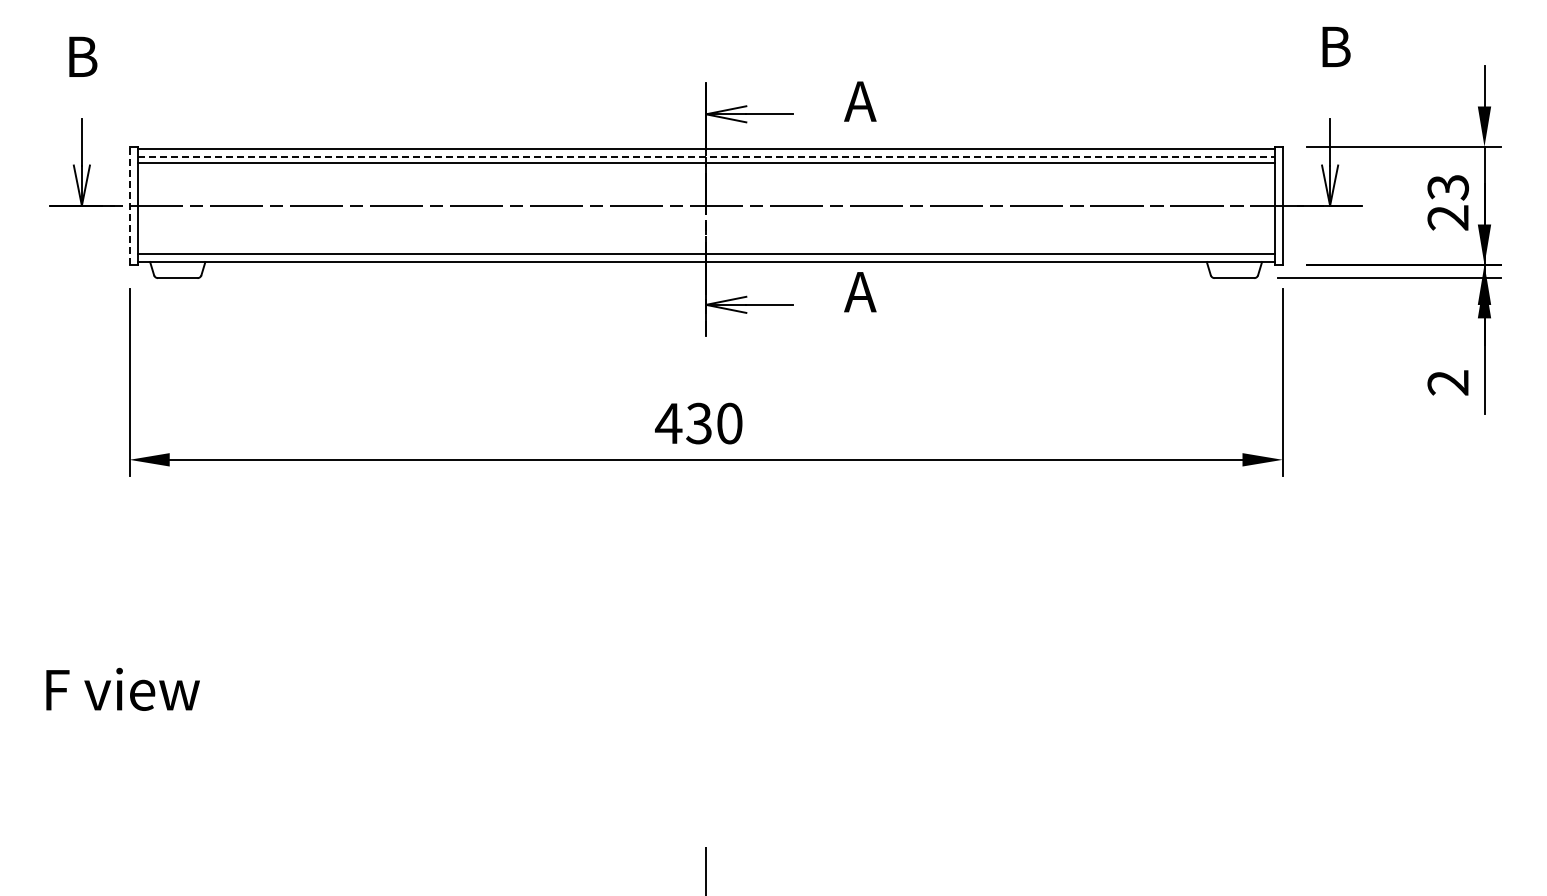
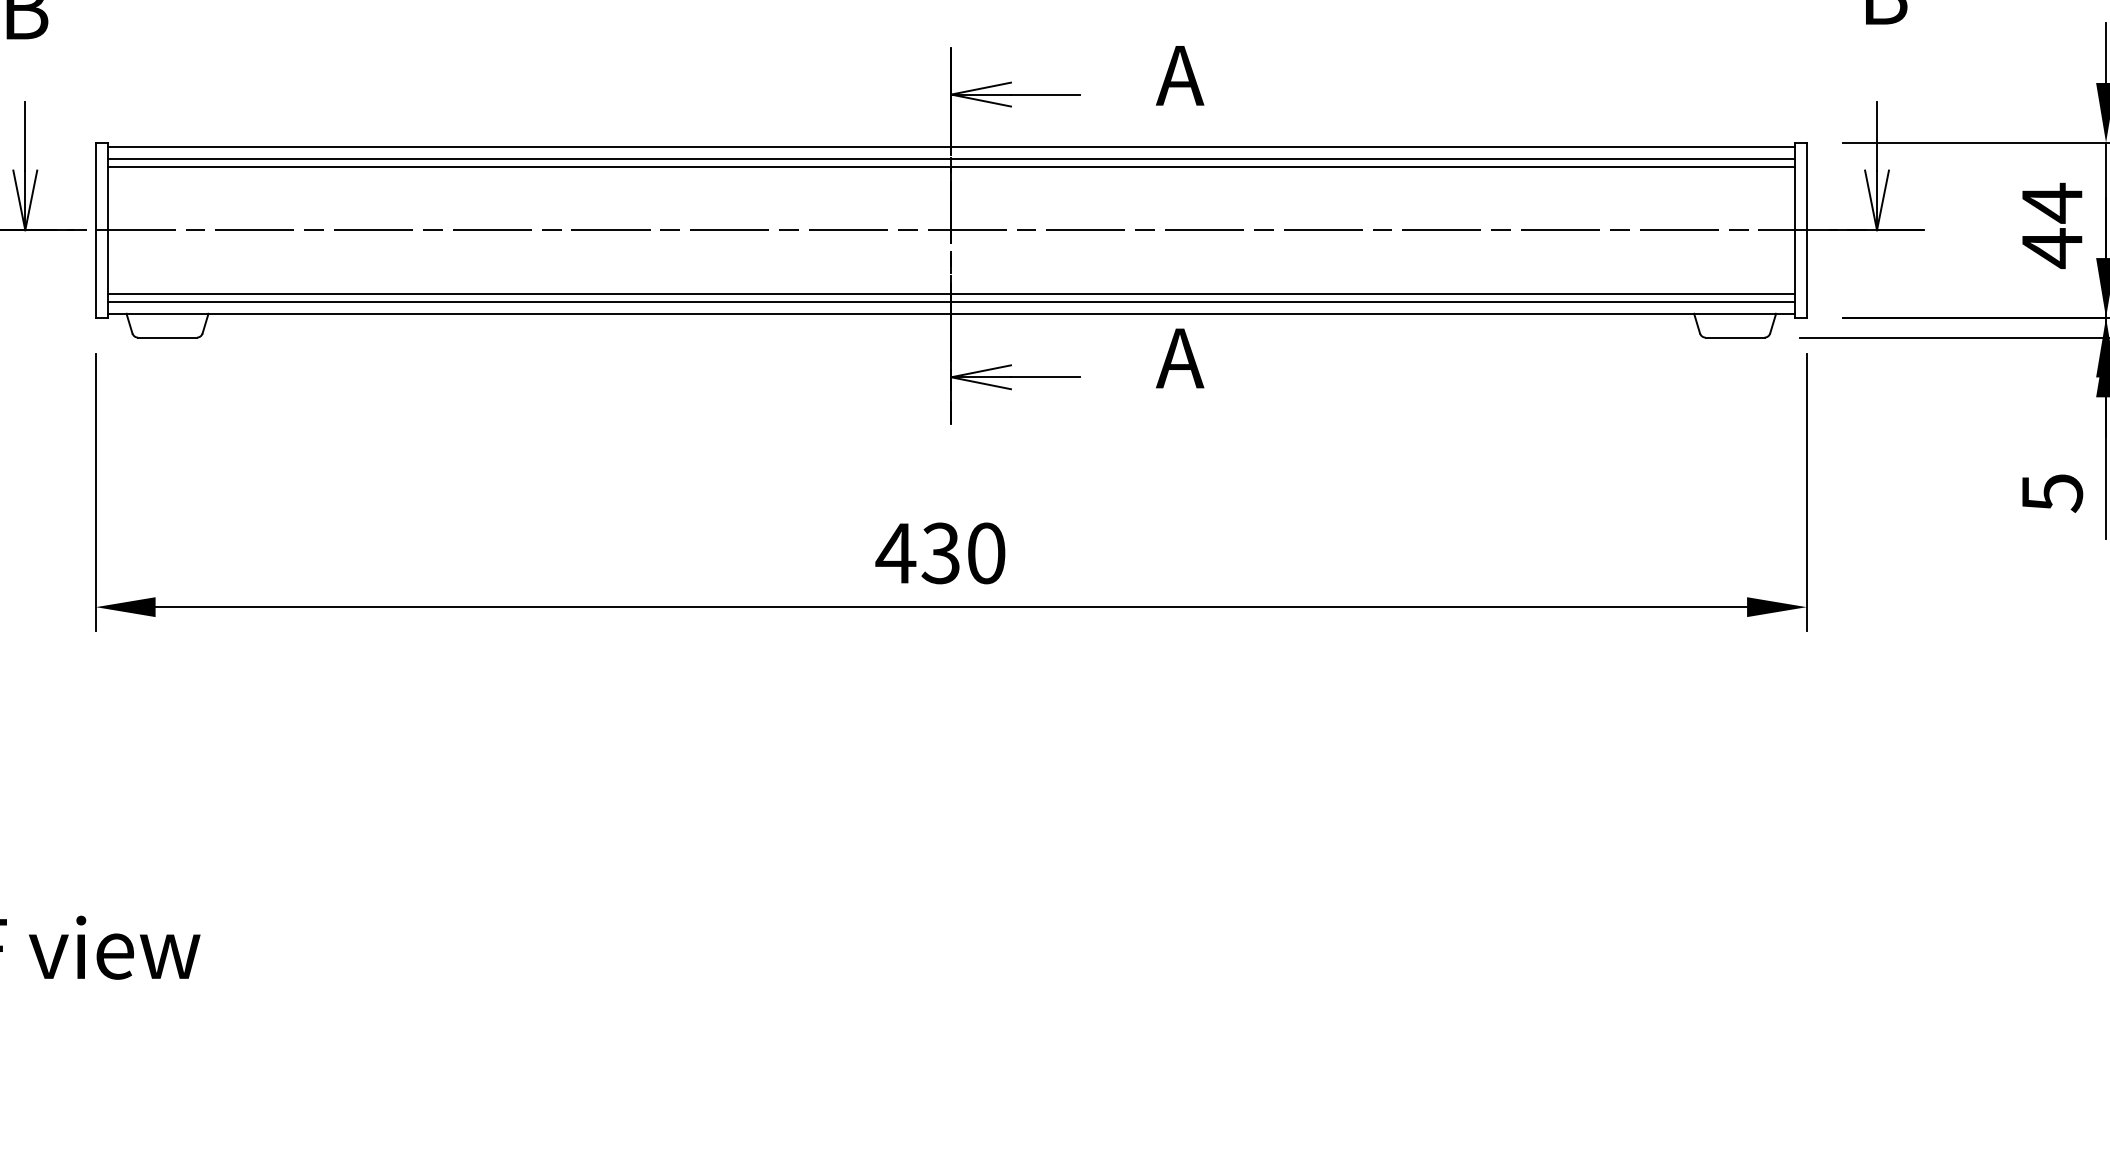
line: (706, 157) -> (951, 158), dashed -> solid
text: (1448, 202) -> (2052, 225), 23 -> 44
line: (129, 205) -> (95, 229), dashed -> solid
line: (705, 248) -> (950, 293), added
text: (1448, 383) -> (2052, 493), 2 -> 5

